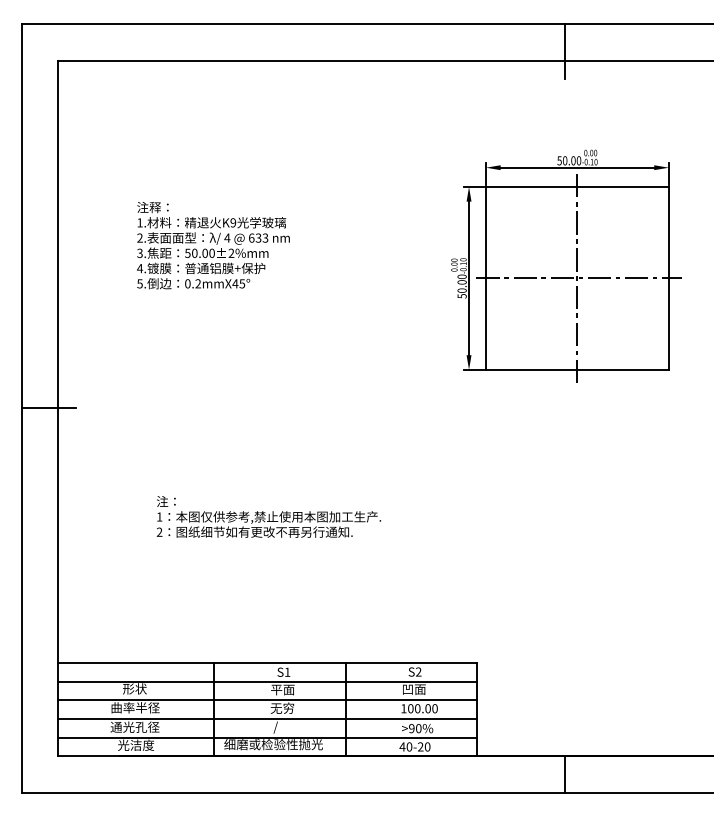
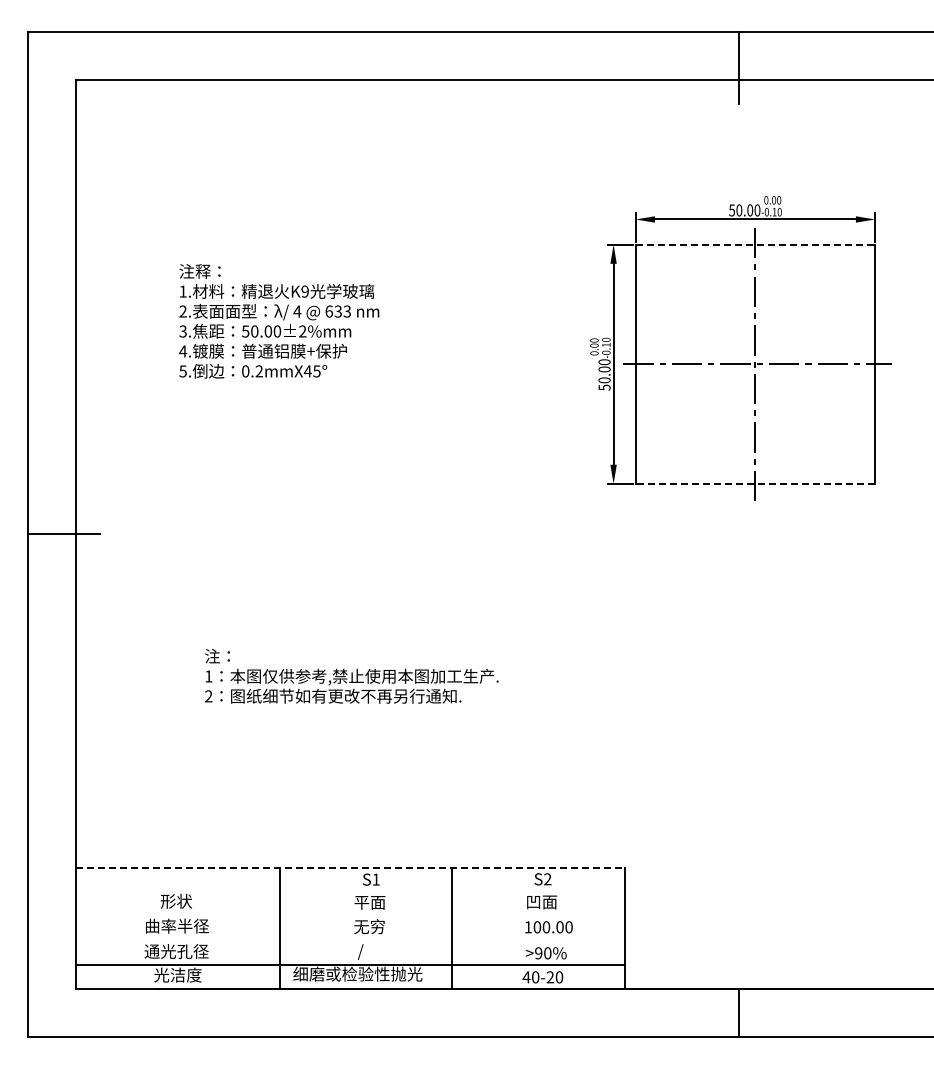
line: (577, 186) -> (755, 244), solid -> dashed
line: (577, 369) -> (755, 483), solid -> dashed
line: (267, 663) -> (350, 867), solid -> dashed
line: (267, 681) -> (349, 891), removed
line: (267, 699) -> (349, 915), removed
line: (267, 719) -> (349, 941), removed

